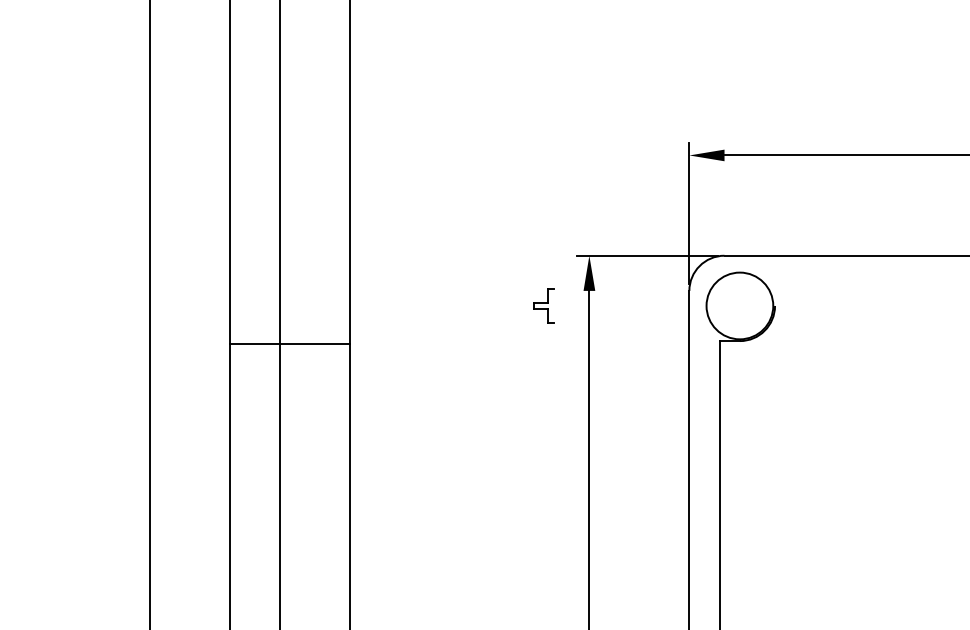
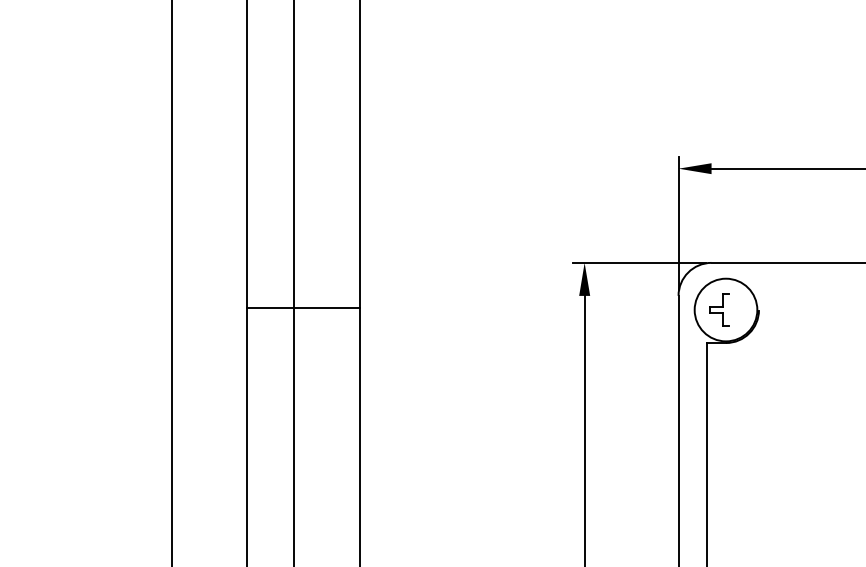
part: (543, 305) -> (719, 309), moved
line: (290, 343) -> (303, 307), moved

